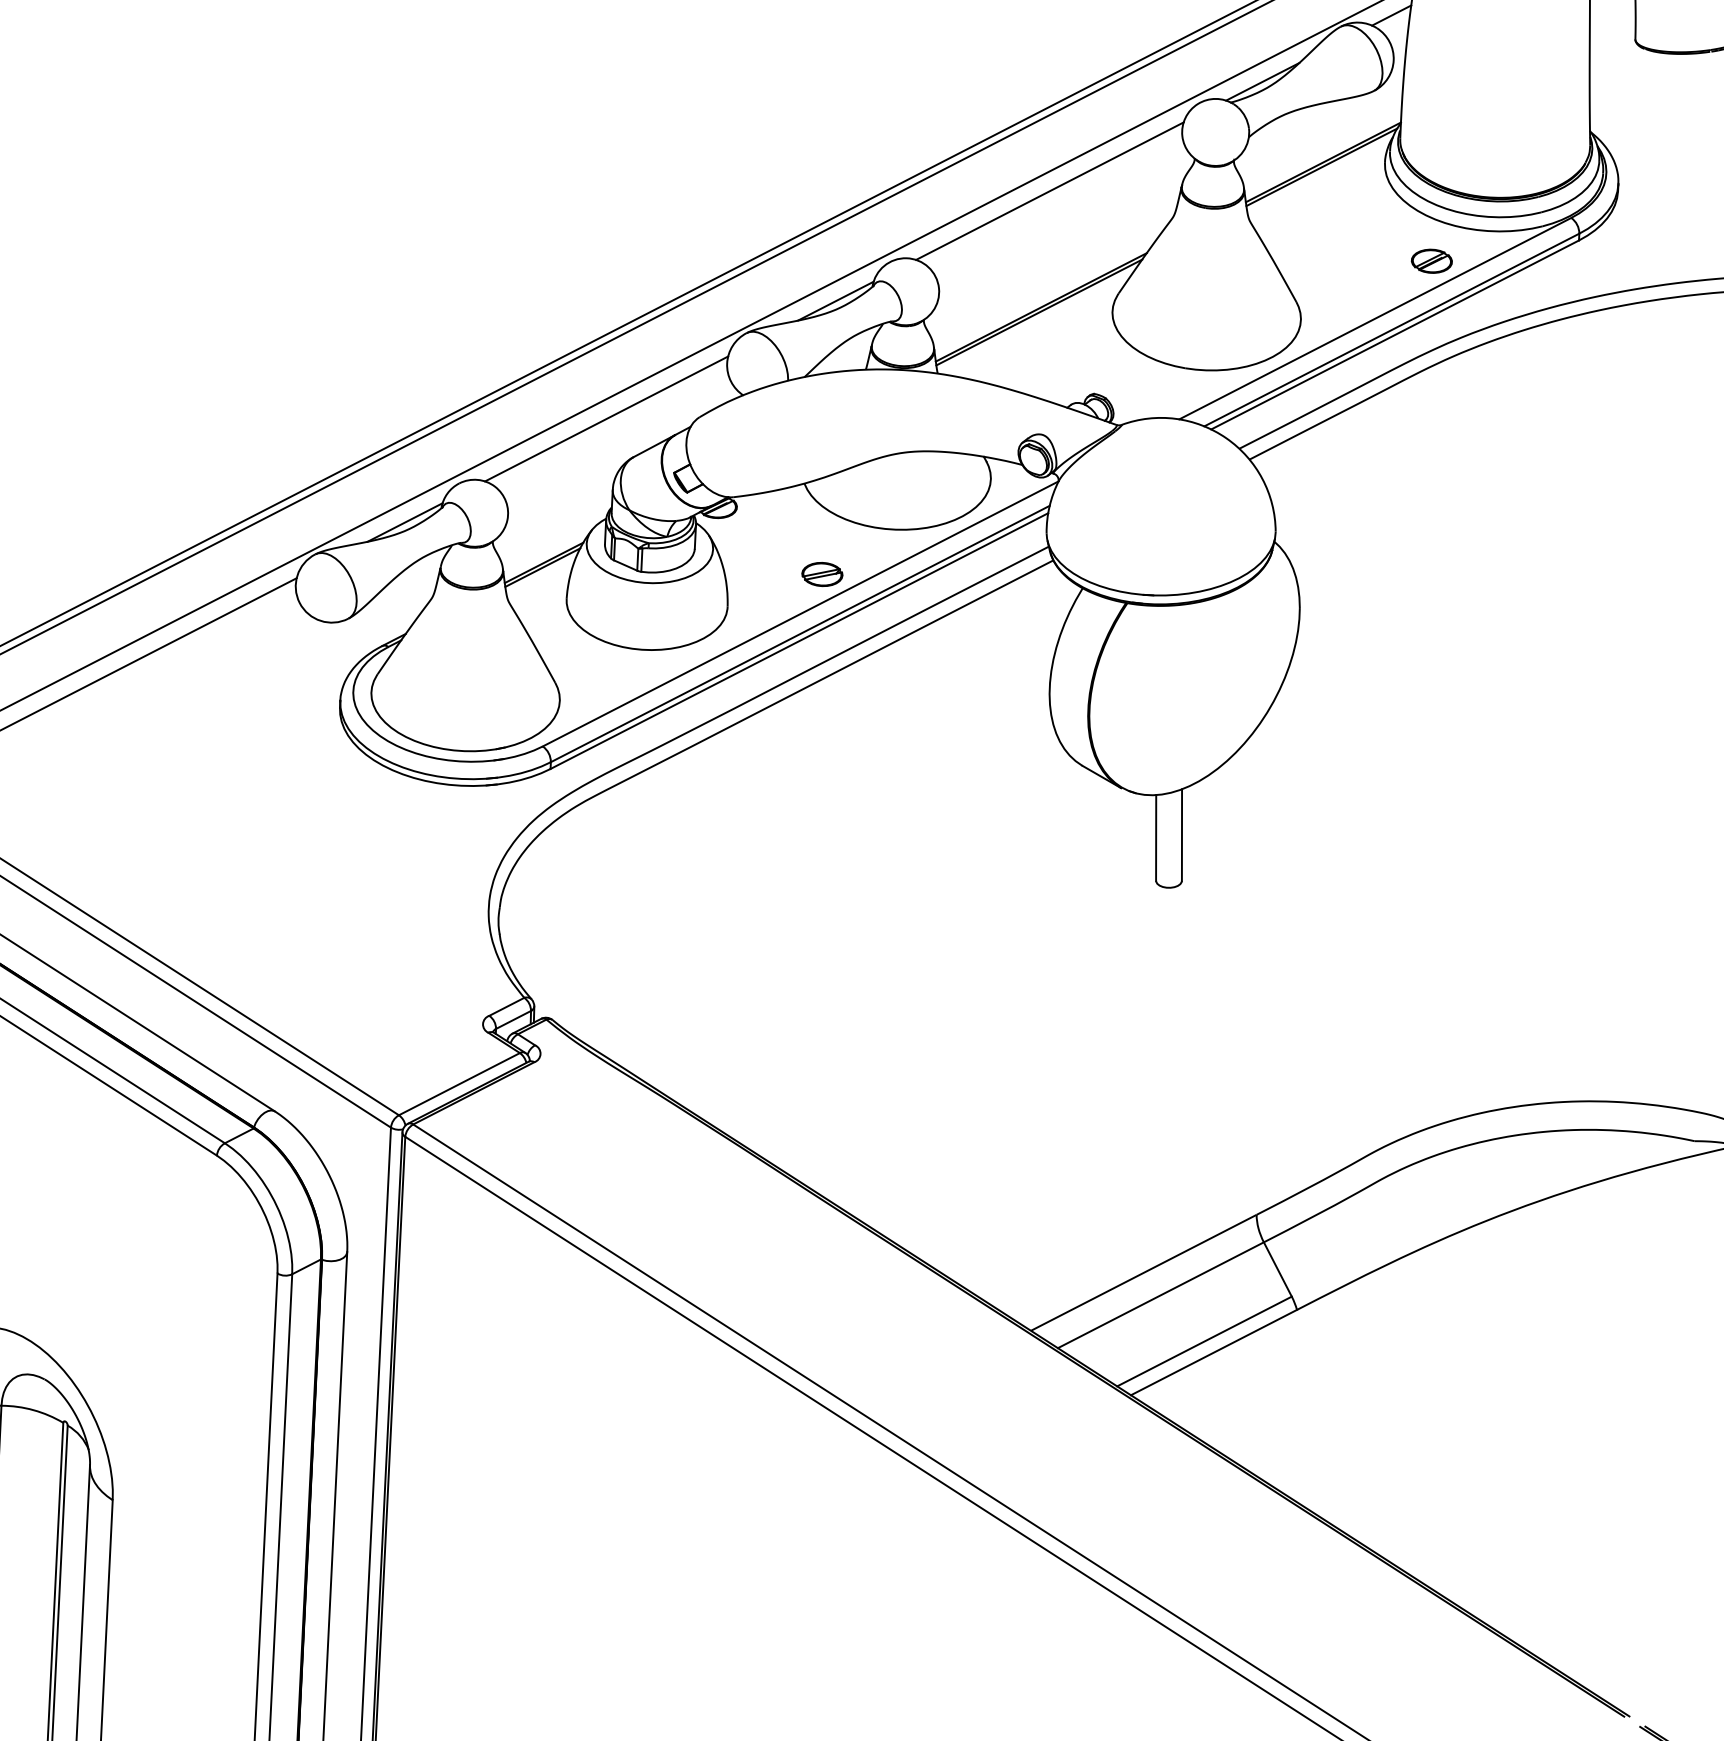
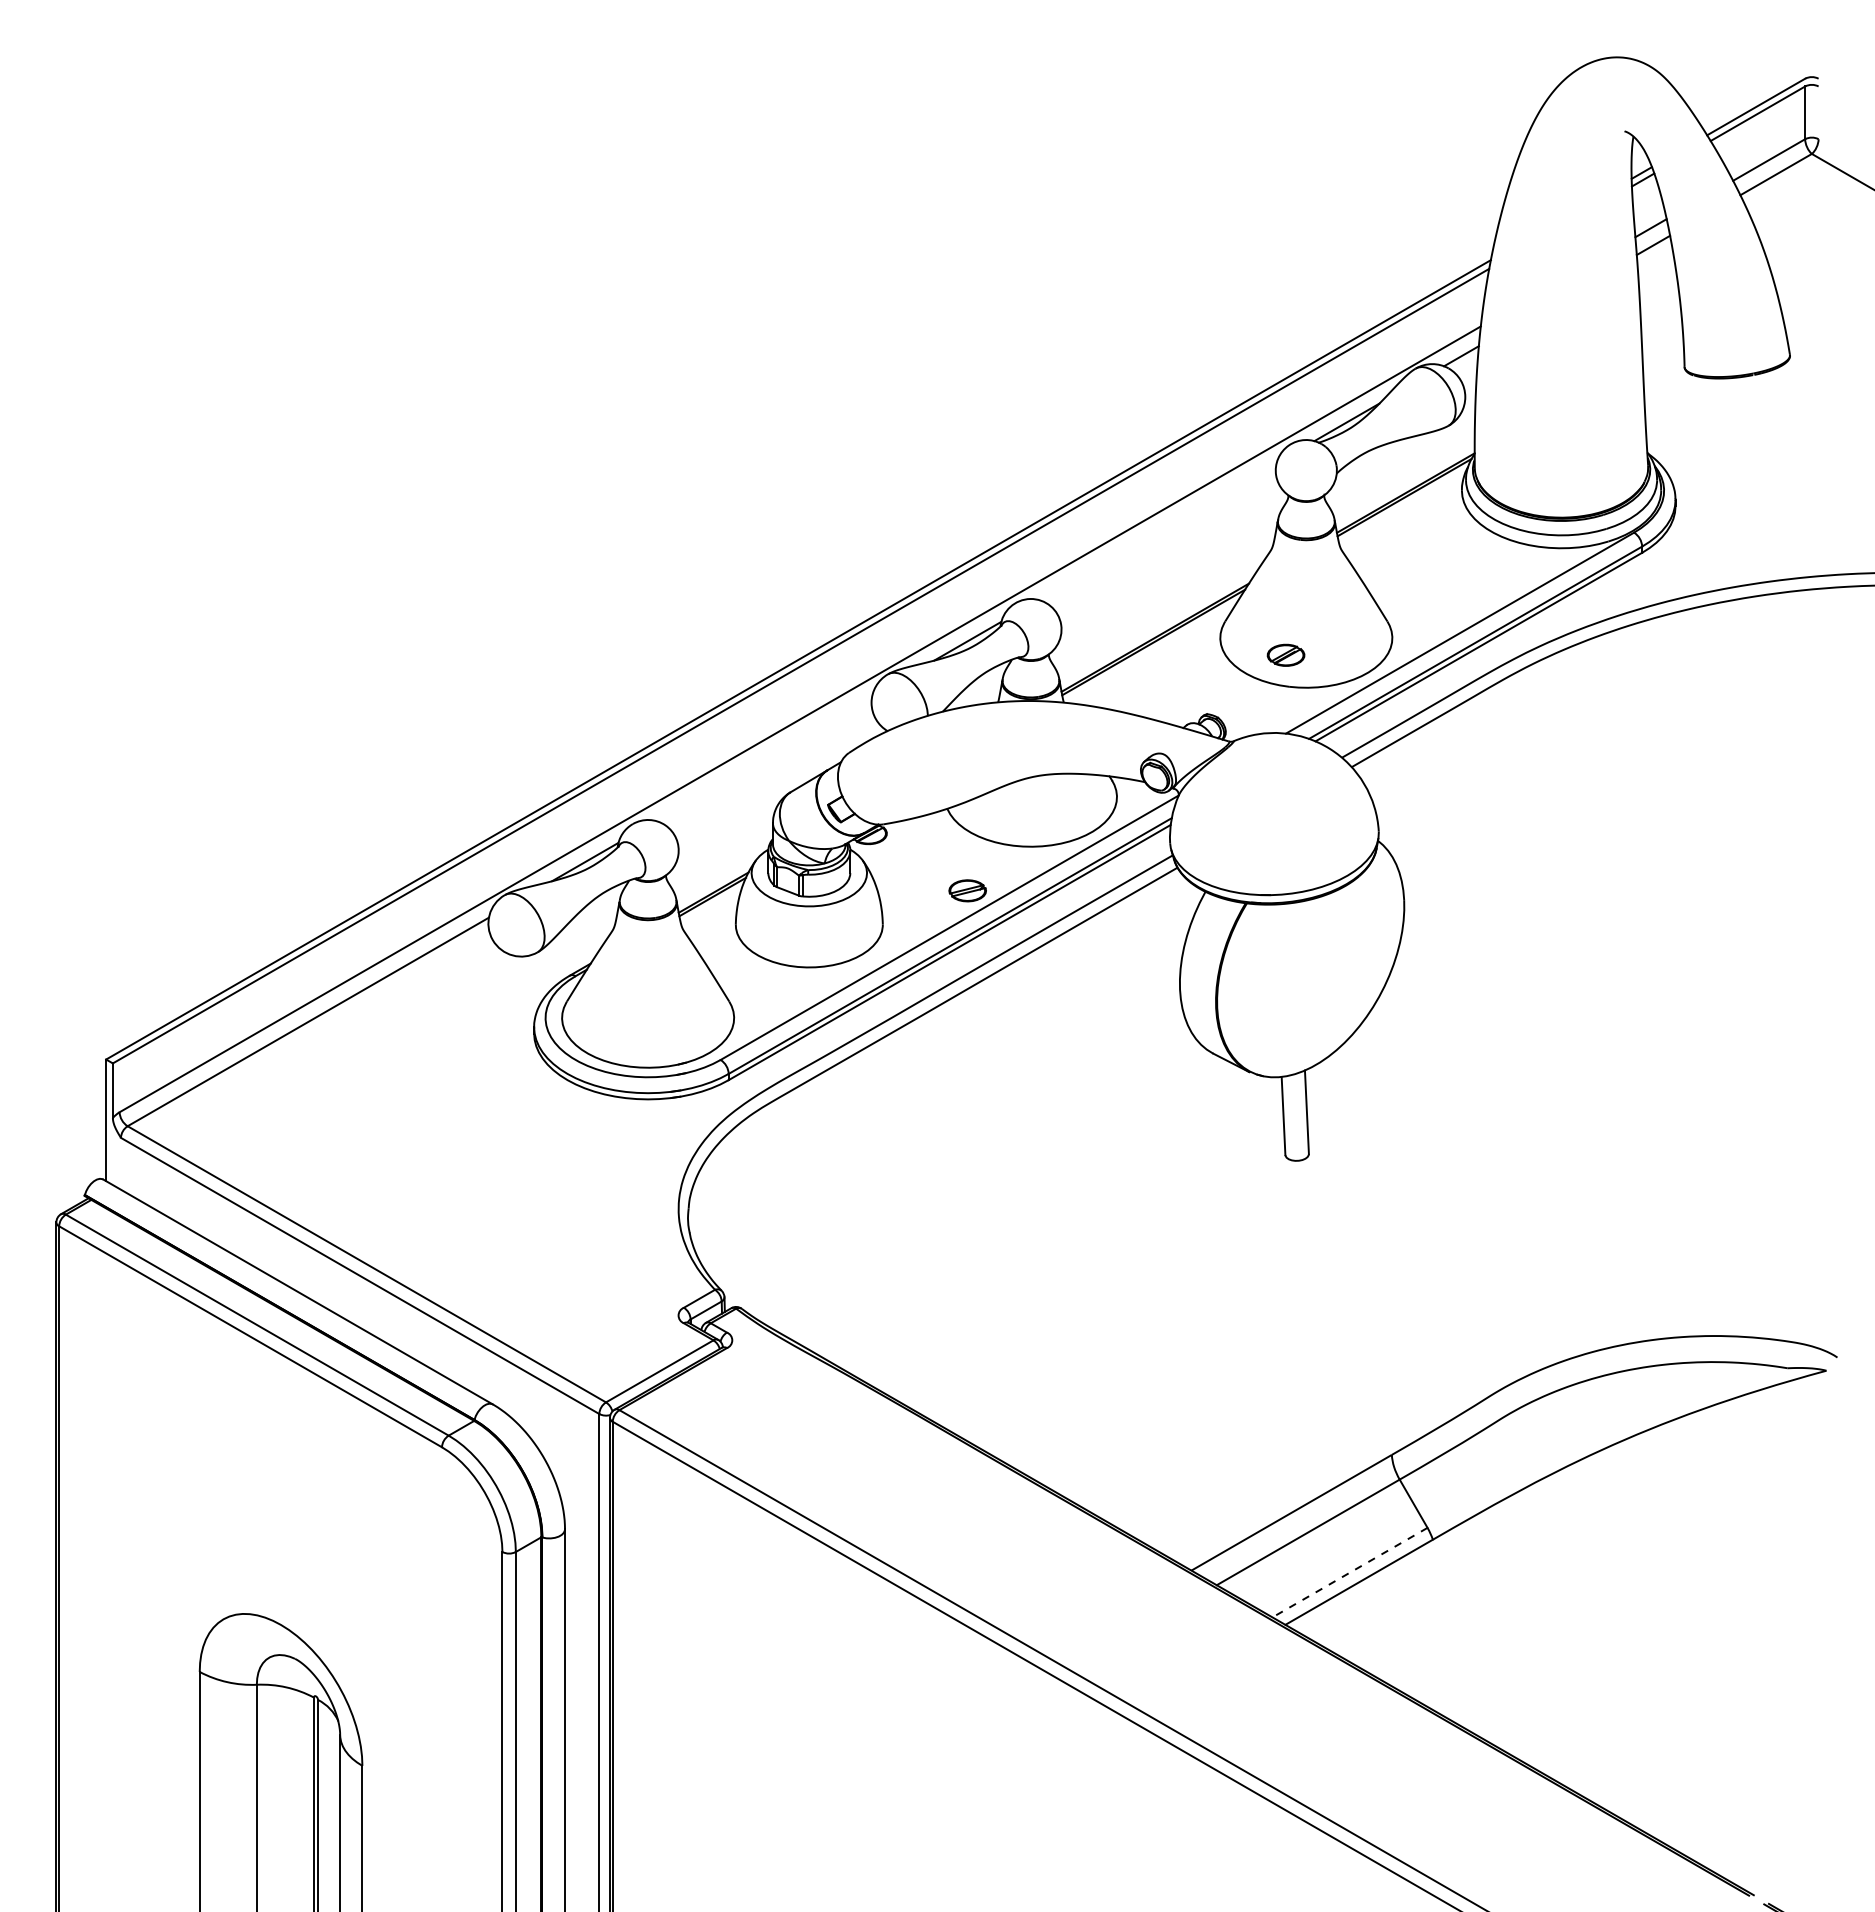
line: (1049, 191) -> (1157, 531), removed
part: (1431, 260) -> (1285, 654), moved
line: (606, 418) -> (764, 758), removed
line: (1205, 1341) -> (1350, 1572), solid -> dashed

